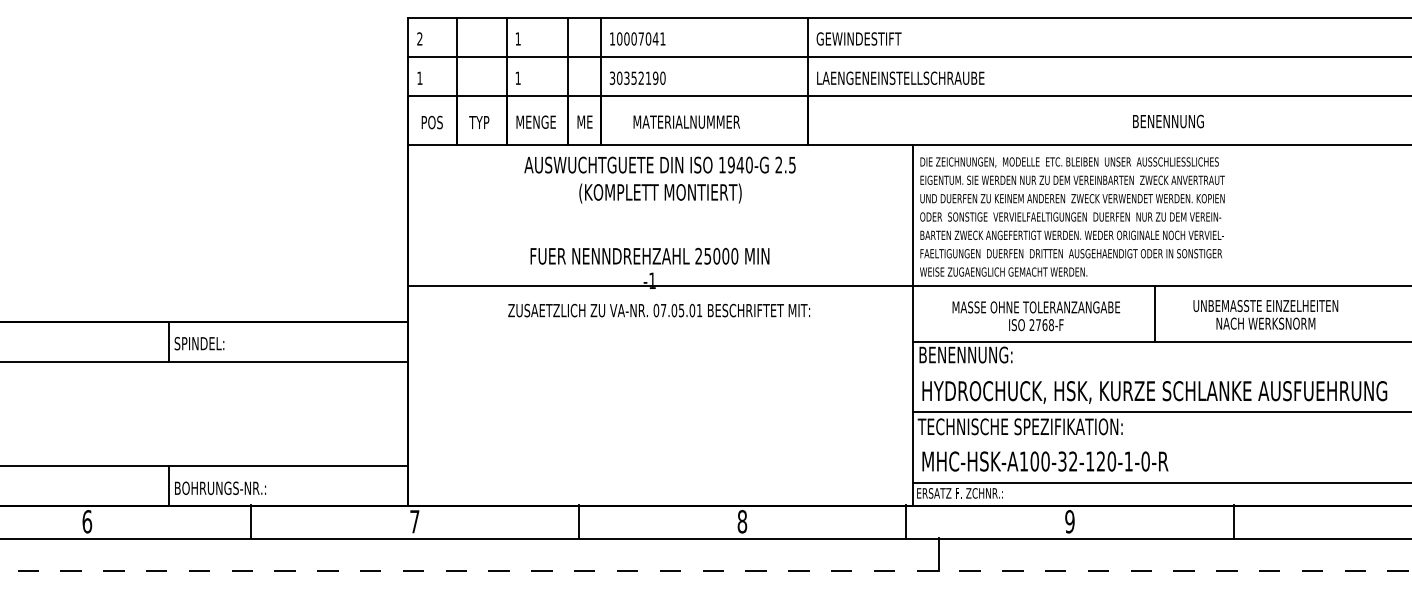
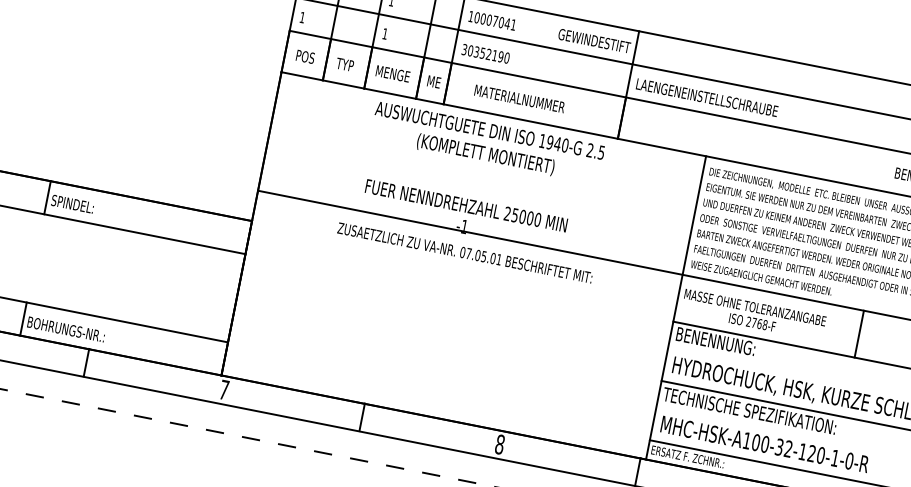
text: (858, 38) -> (594, 40), moved
line: (1155, 313) -> (859, 333), moved
text: (1036, 316) -> (753, 315), moved

